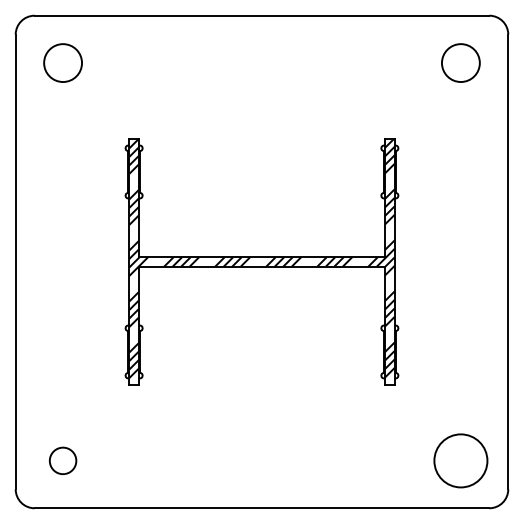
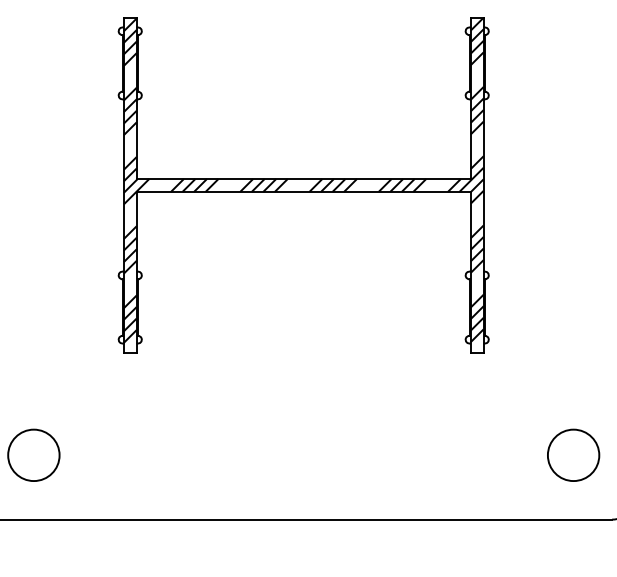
circle: (63, 460) -> (34, 454), size x1.43
circle: (460, 460) -> (573, 454), size x0.71

